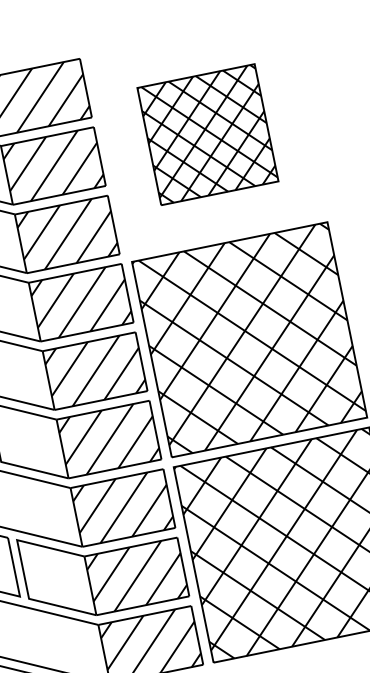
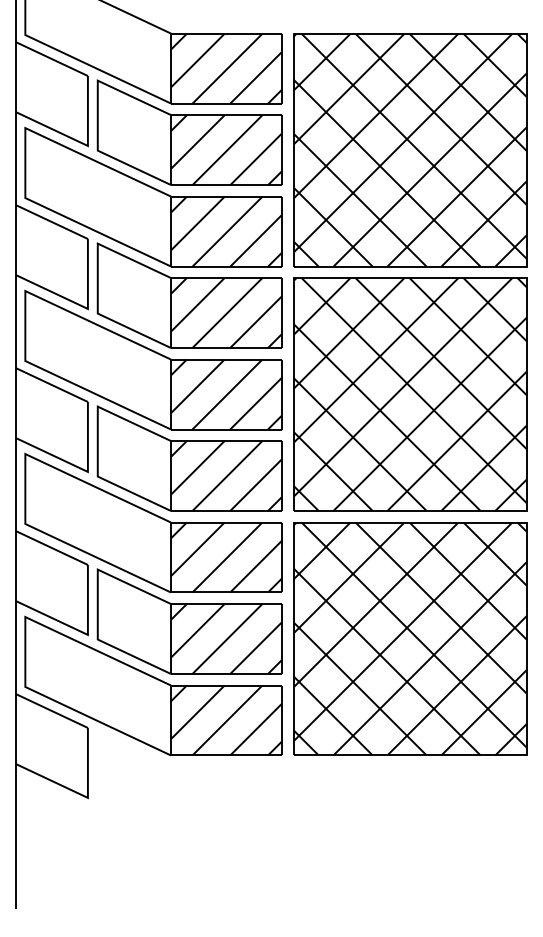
part: (208, 134) -> (410, 150), size x1.67

